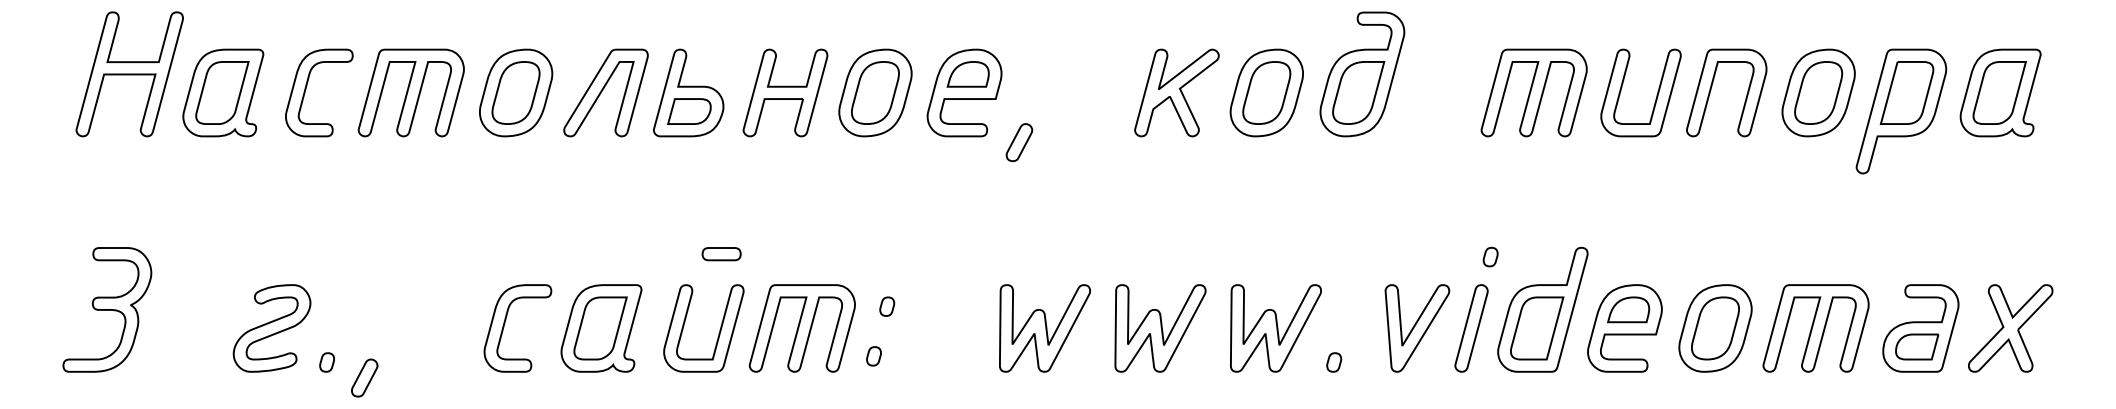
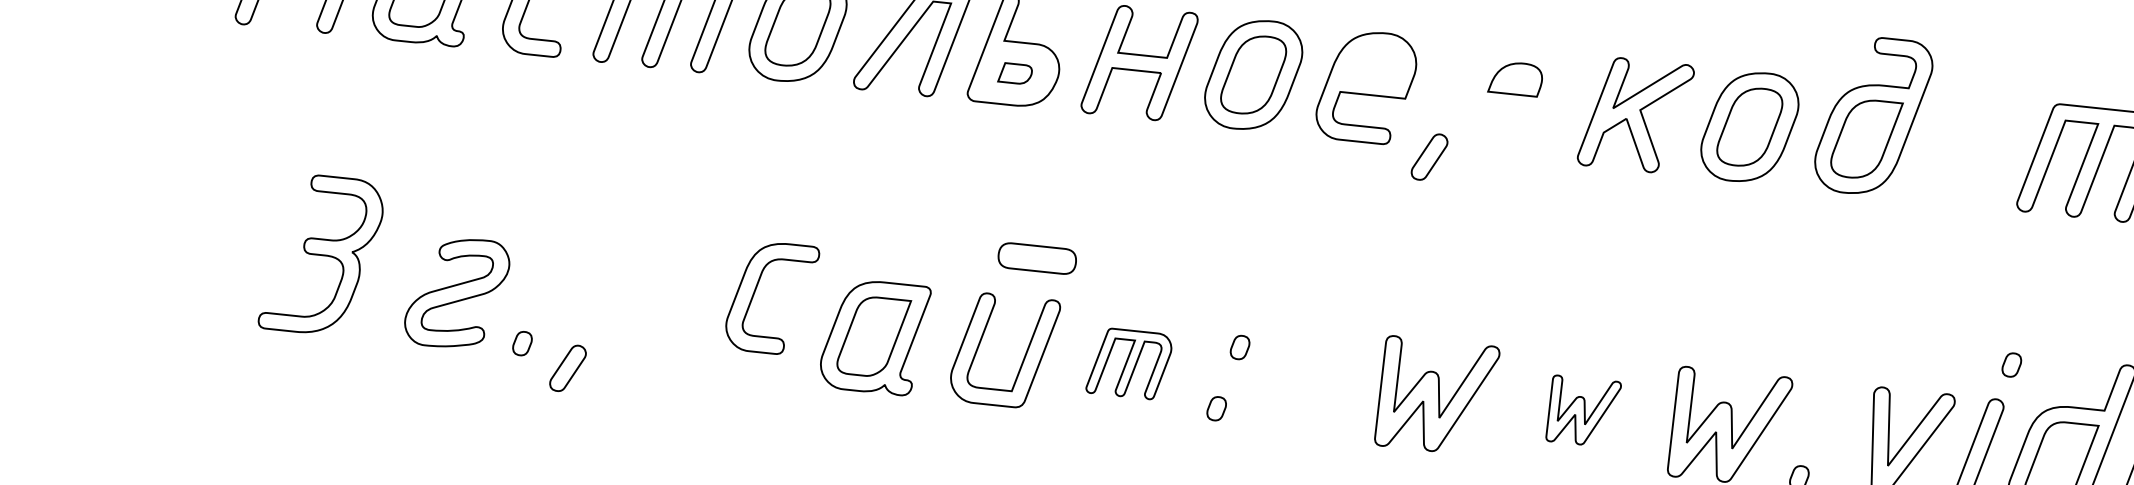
part: (967, 74) -> (1514, 78), moved
part: (689, 111) -> (1015, 73), size x0.6
part: (721, 254) -> (1036, 259), size x1.6
part: (107, 309) -> (322, 254), moved
part: (505, 323) -> (756, 290), moved
part: (801, 328) -> (1128, 363), size x0.6
part: (1160, 328) -> (1583, 411), size x0.6

